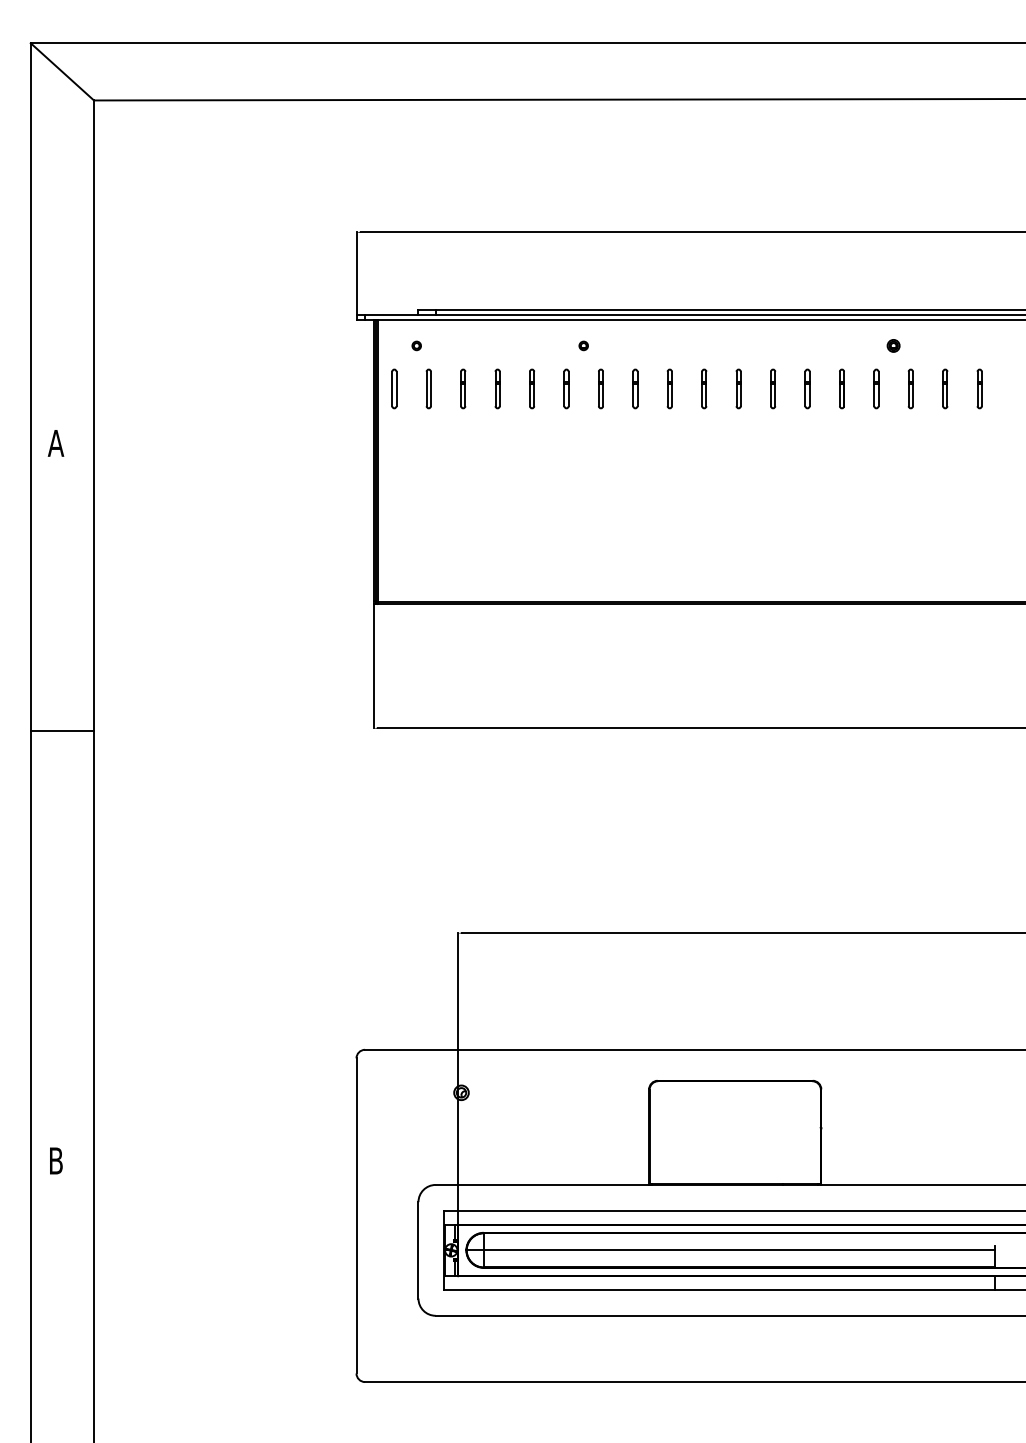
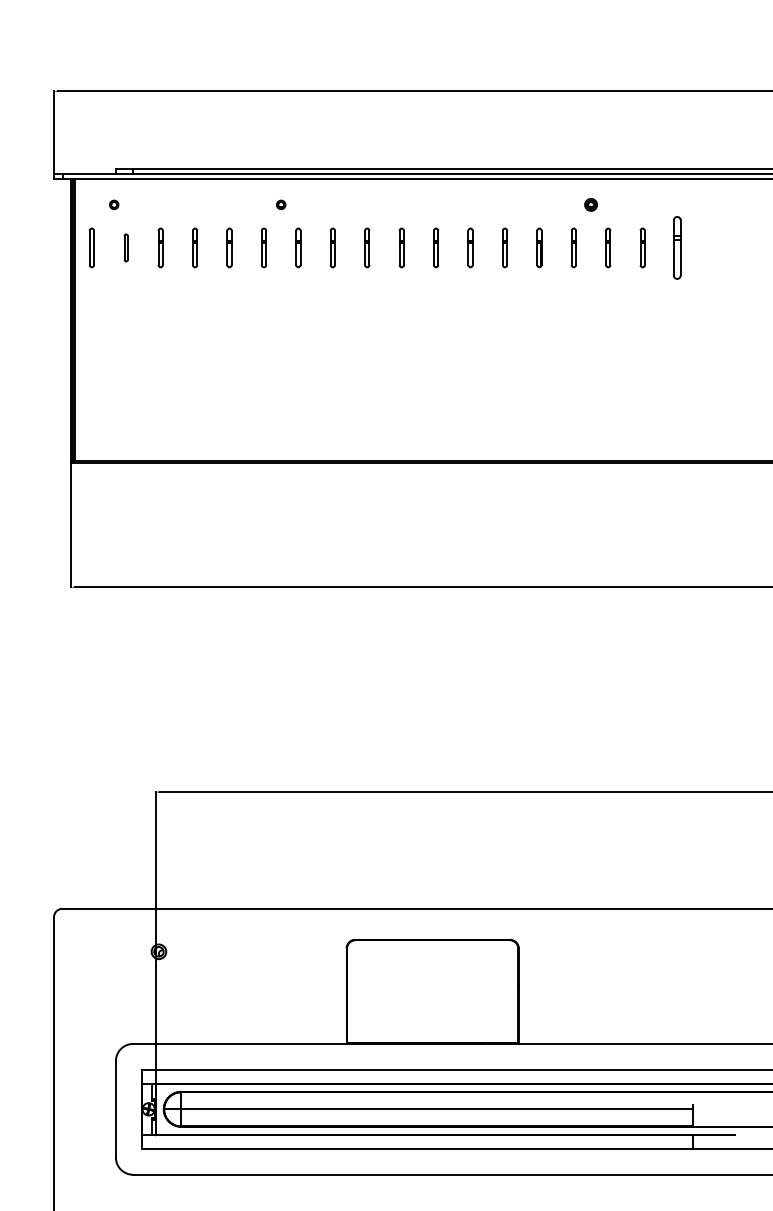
part: (428, 388) -> (125, 247), size x0.7
part: (979, 388) -> (676, 247), size x1.6

